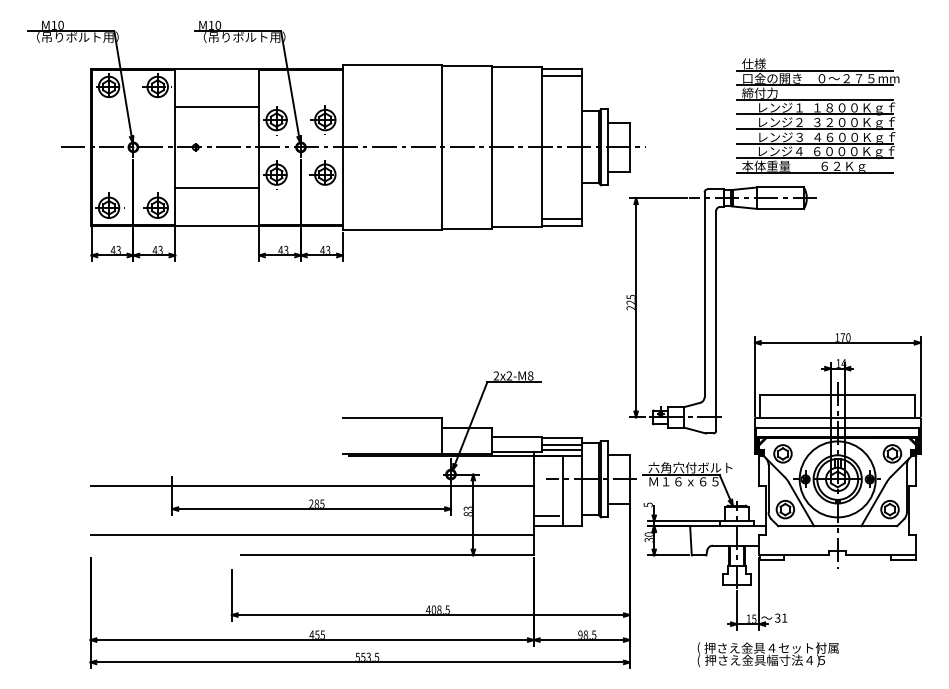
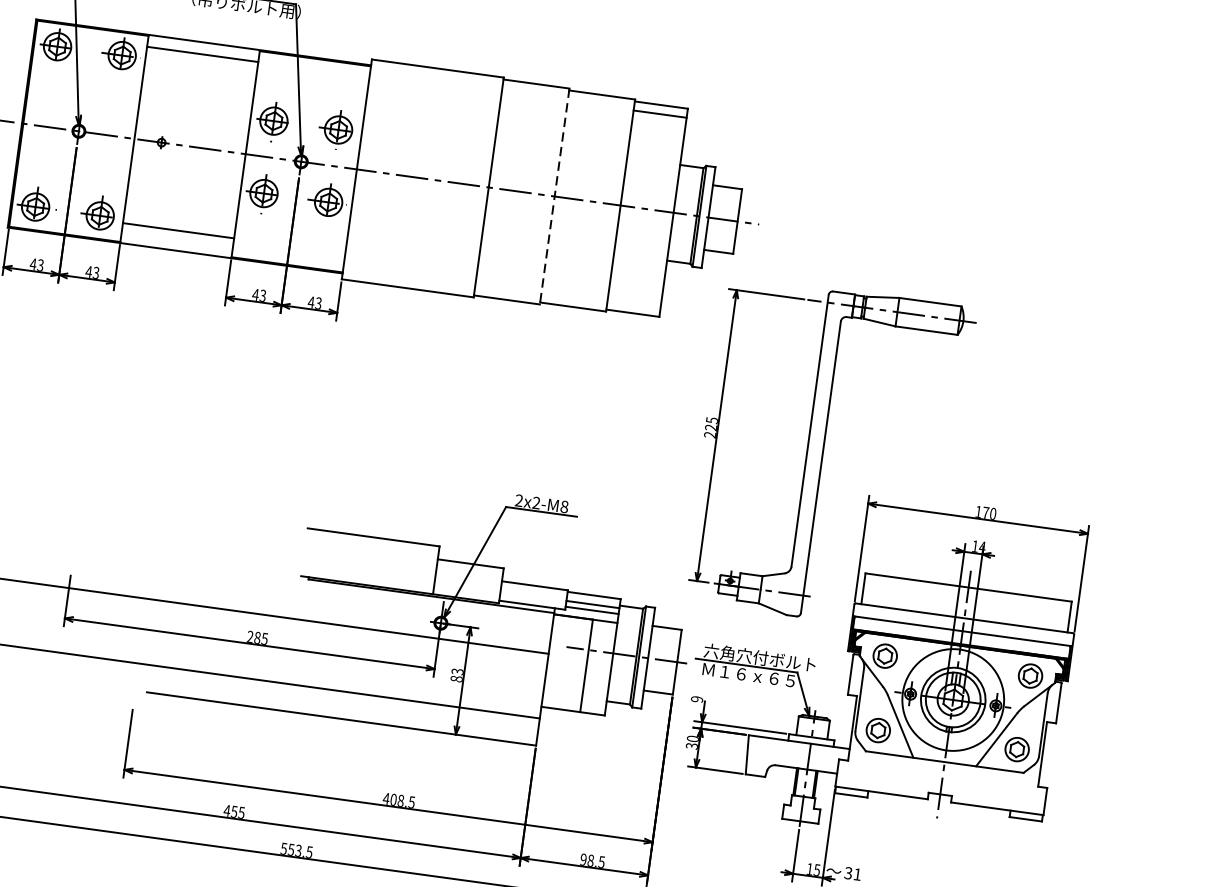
line: (217, 106) -> (203, 53), moved
part: (817, 115) -> (992, 213), removed
line: (491, 147) -> (554, 196), solid -> dashed
line: (217, 187) -> (179, 230), moved
line: (561, 218) -> (634, 303), removed
text: (647, 504) -> (696, 698), 5 -> 9
line: (546, 516) -> (560, 696), removed

